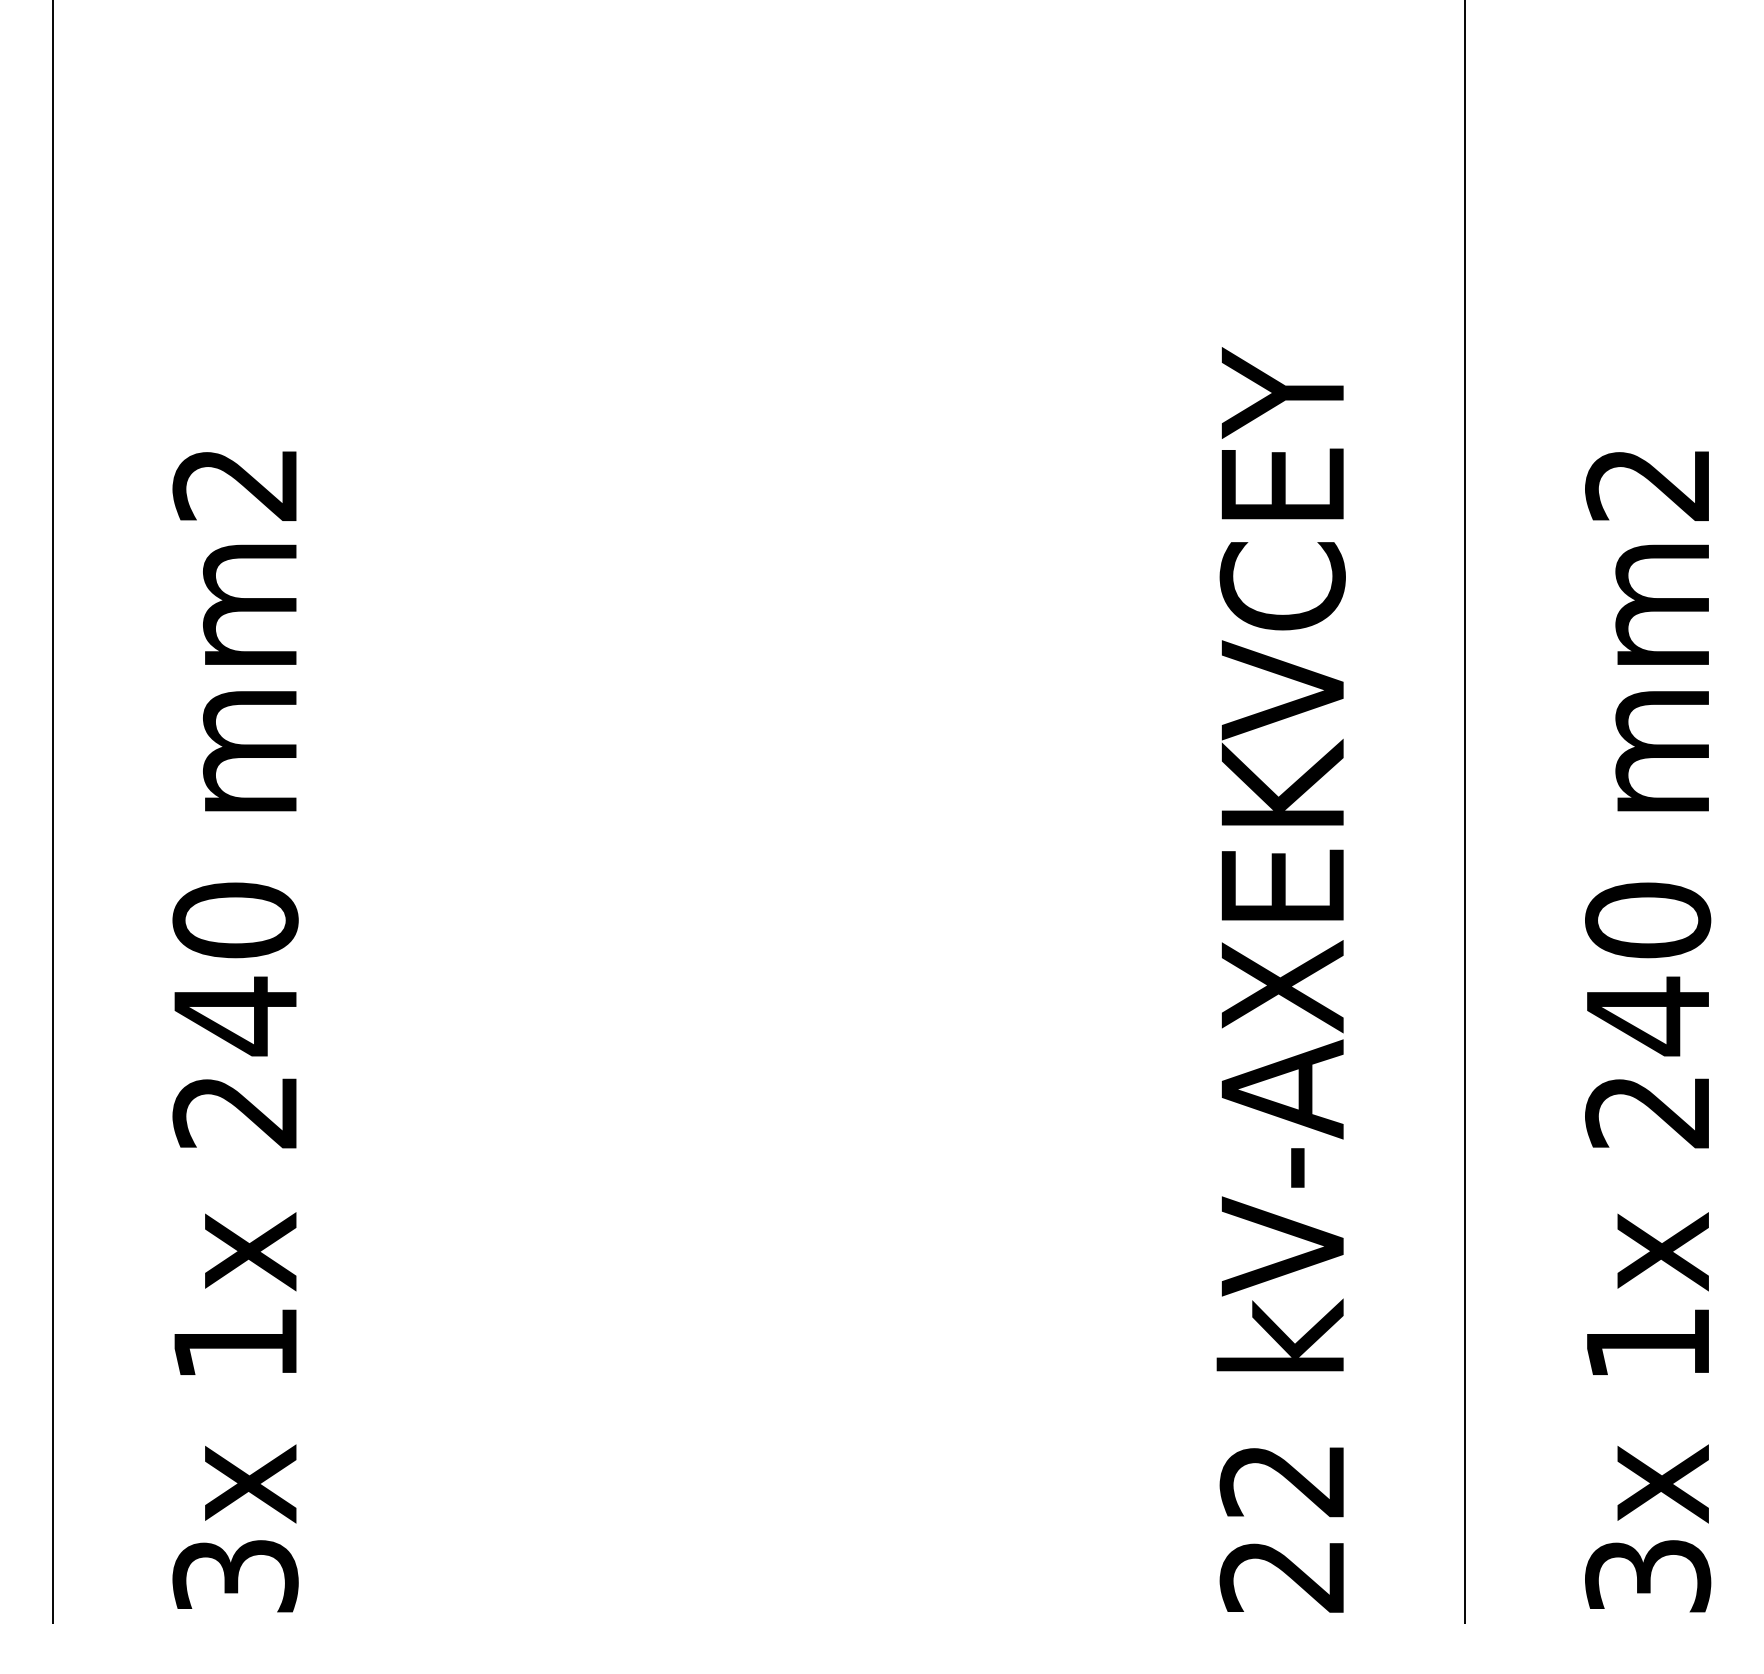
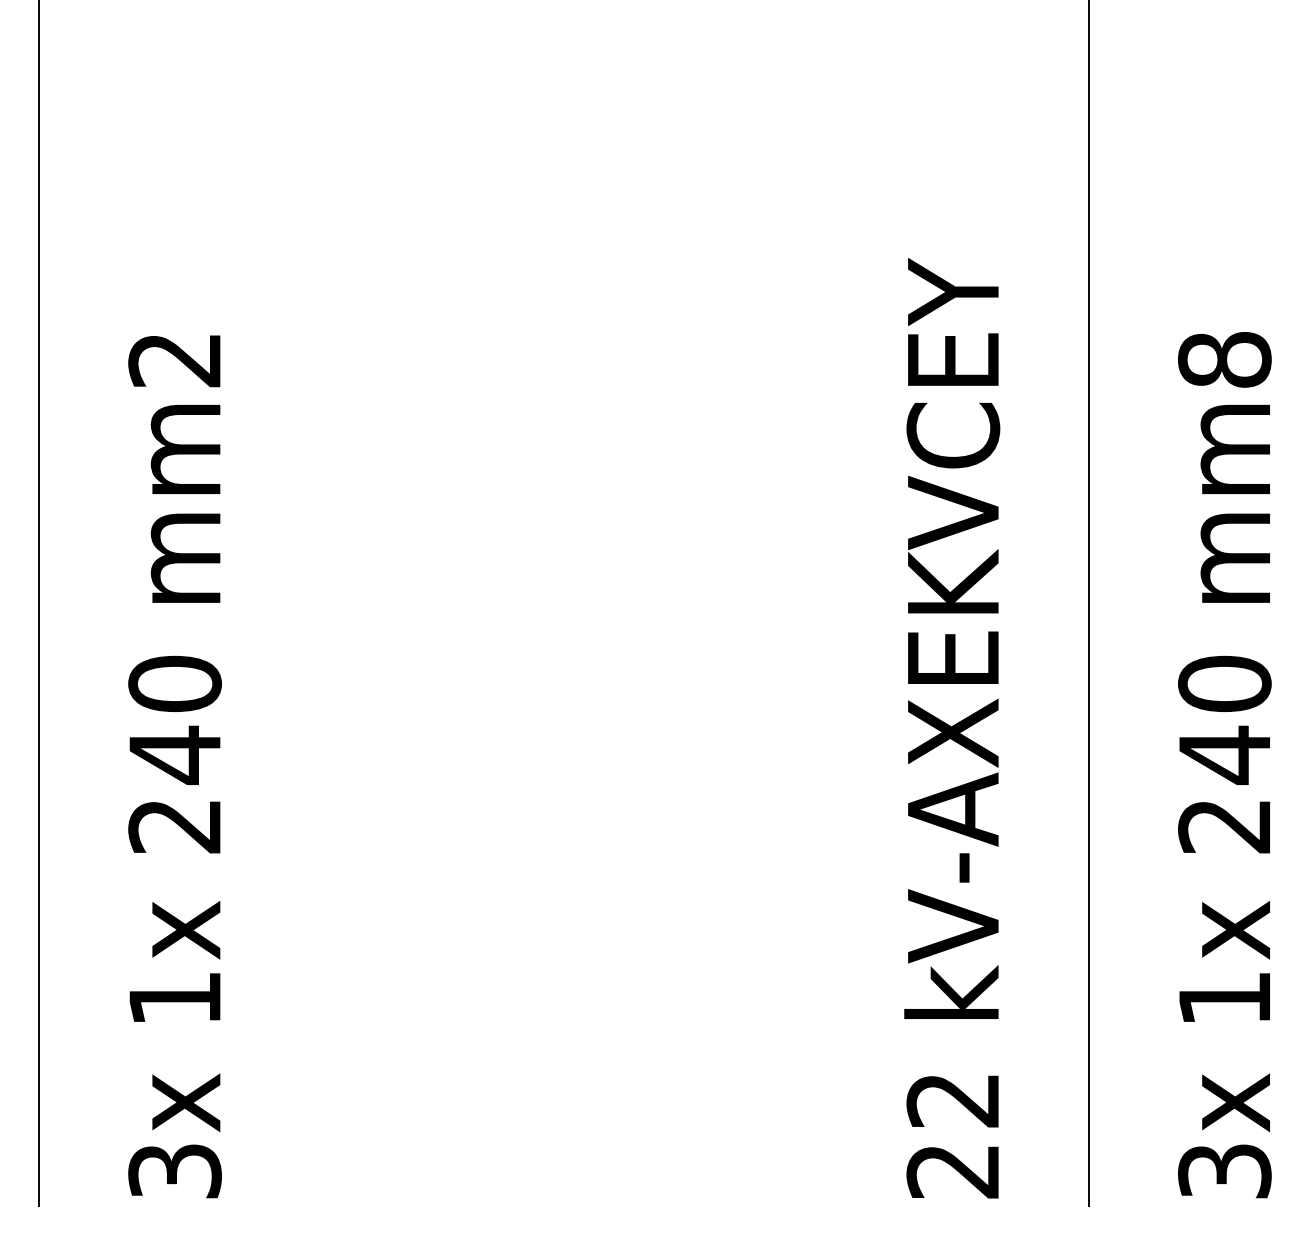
text: (1648, 483) -> (1225, 359), mm2 -> mm8

